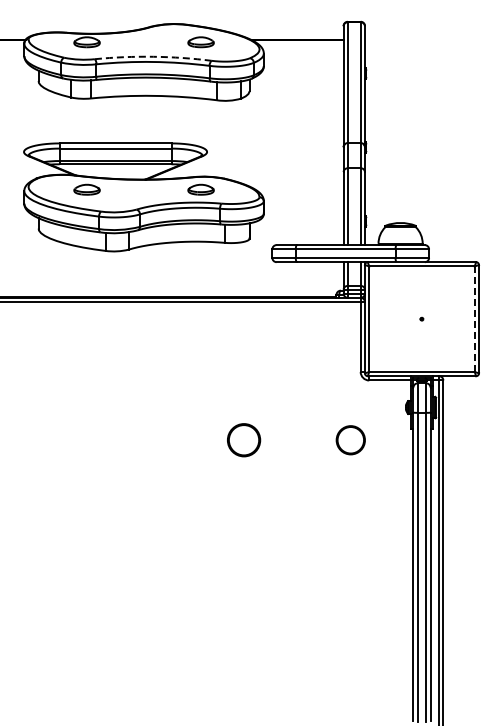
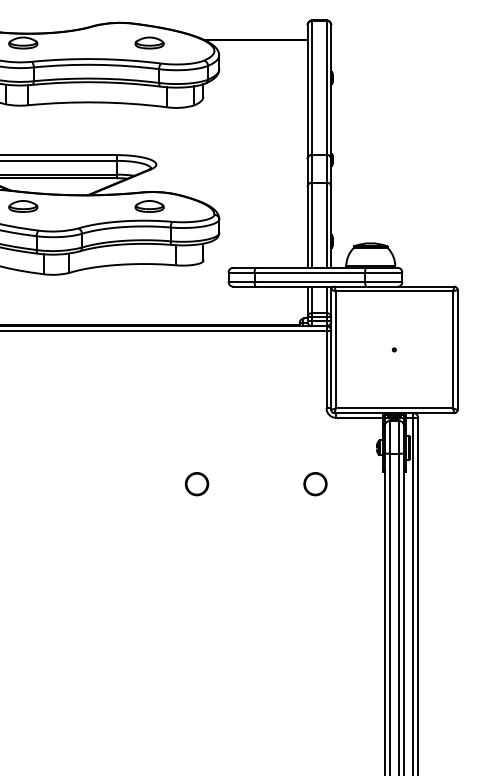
arc: (153, 56) -> (96, 58), dashed -> solid
line: (474, 319) -> (452, 350), dashed -> solid
circle: (243, 440) -> (196, 484), size x0.62
circle: (350, 440) -> (315, 484), size x0.71

